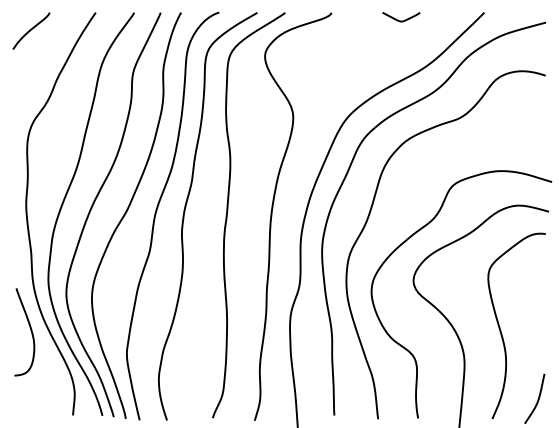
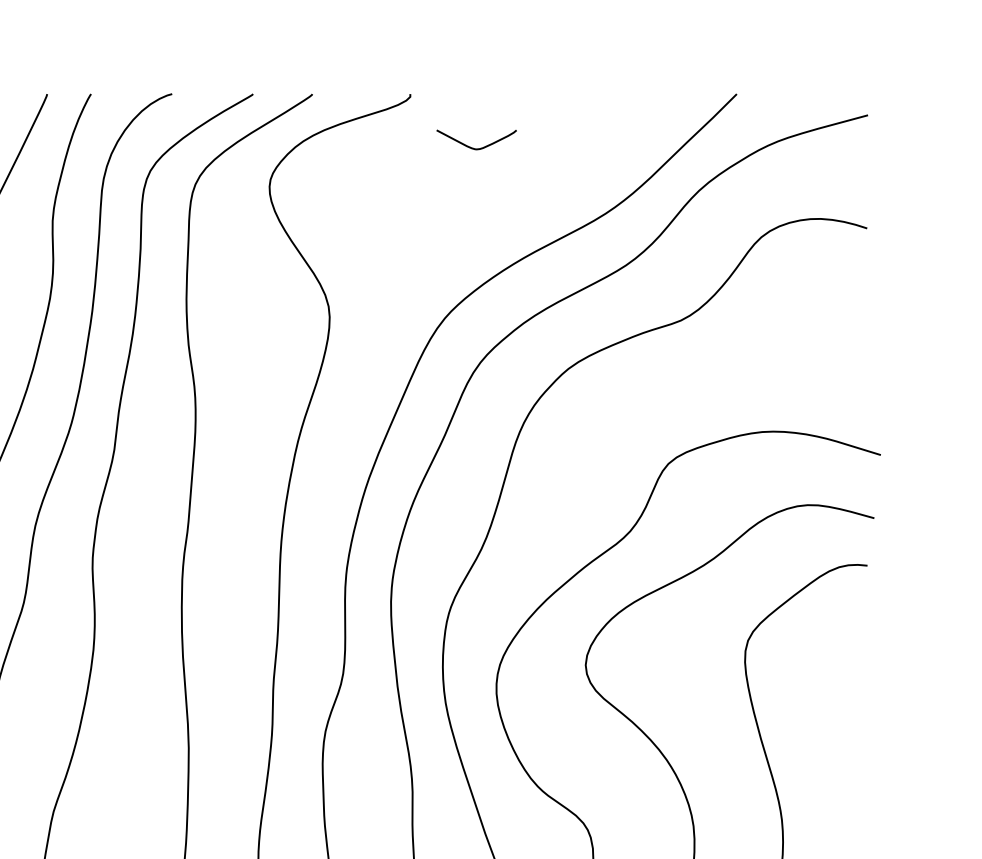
curve: (401, 20) -> (477, 147), moved

